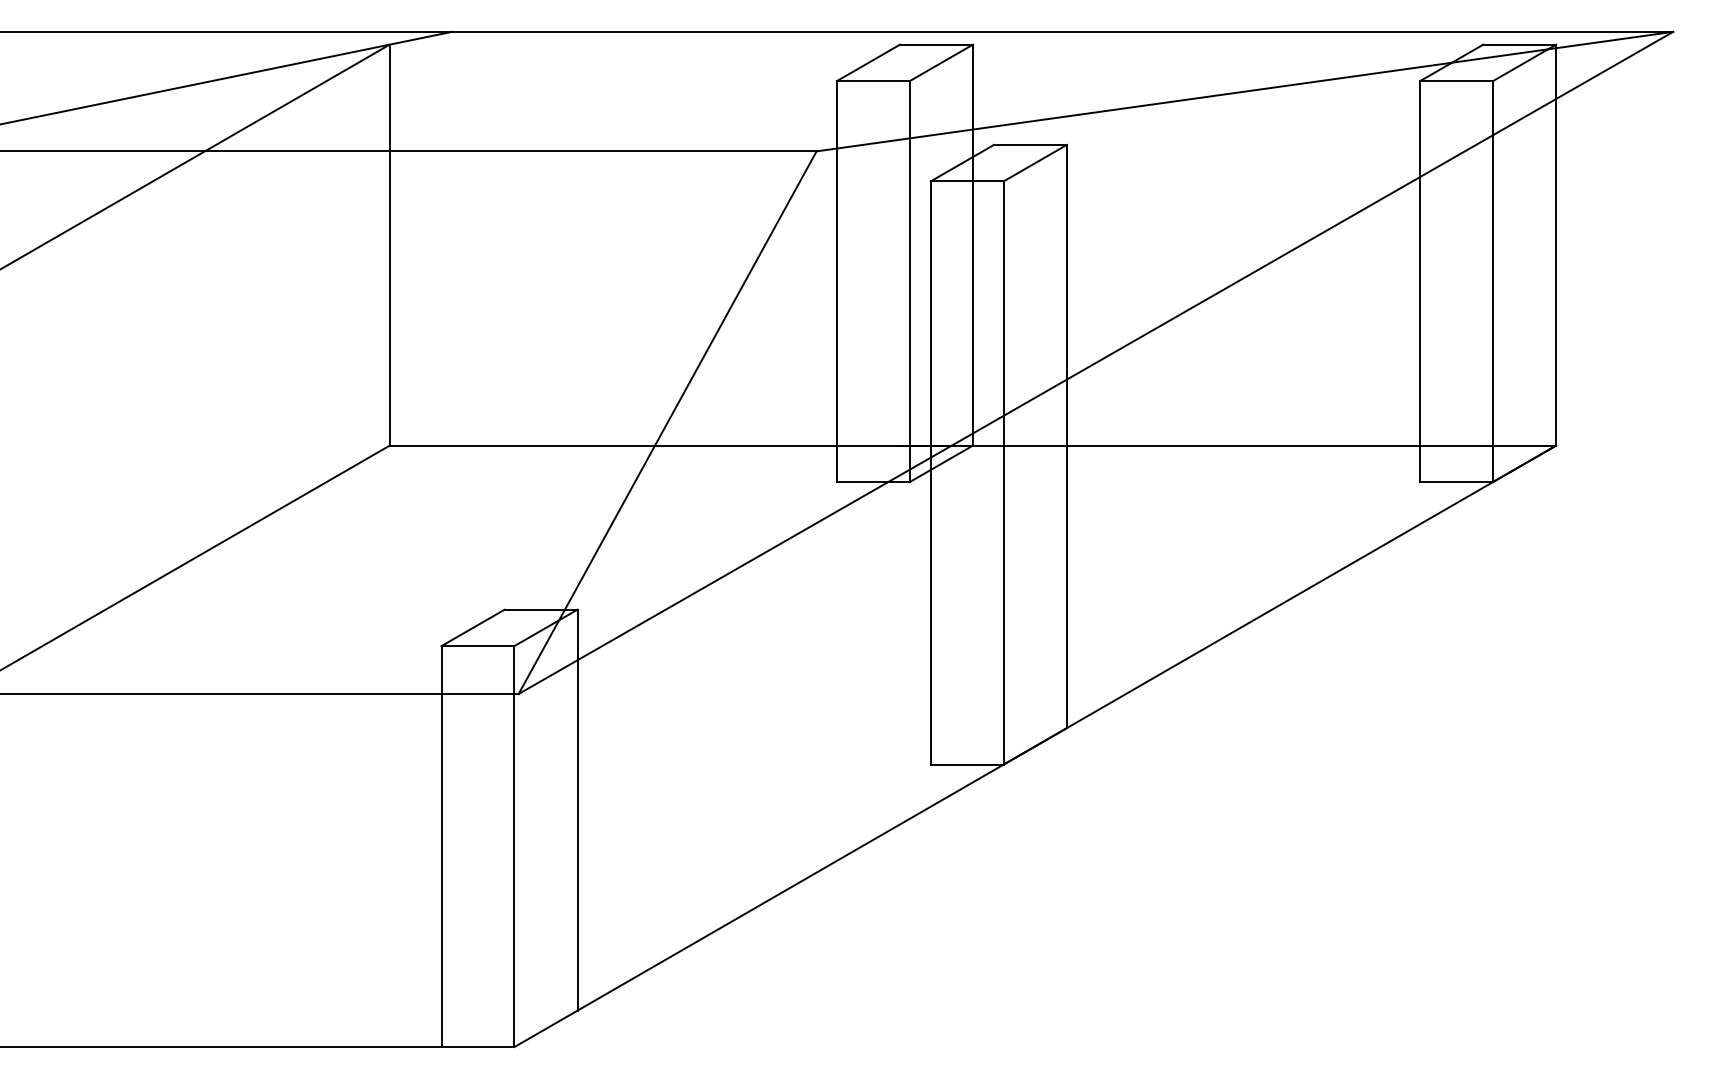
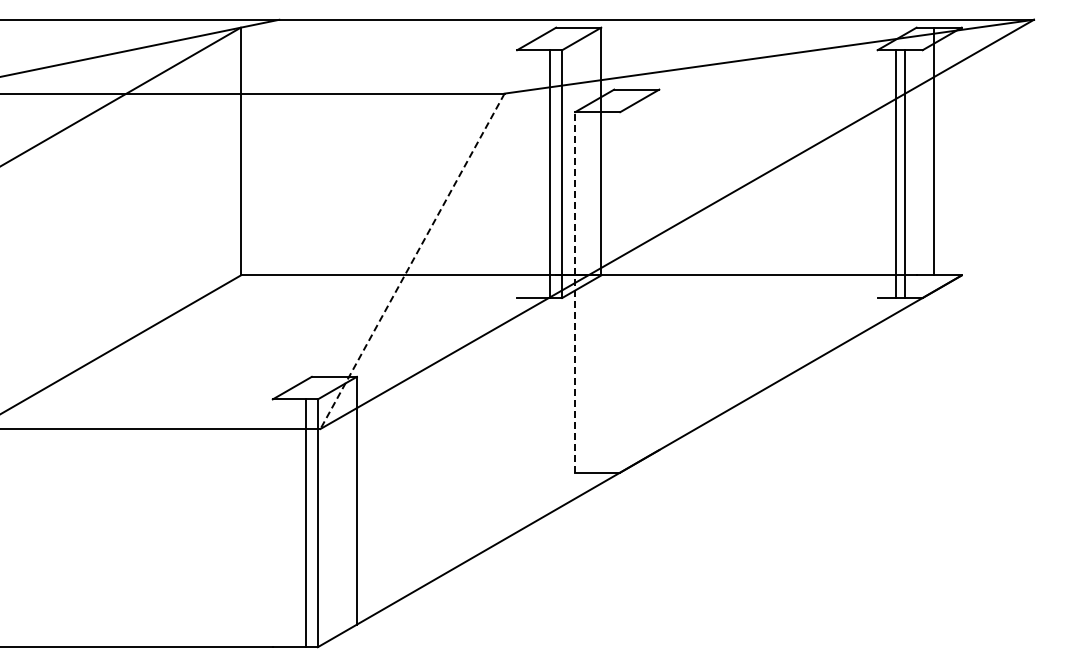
line: (1555, 245) -> (933, 151), moved
line: (837, 282) -> (550, 174), moved
line: (1419, 282) -> (904, 174), moved
line: (1492, 282) -> (895, 174), moved
line: (667, 422) -> (412, 261), solid -> dashed
line: (1067, 435) -> (659, 269), removed
line: (931, 471) -> (575, 291), solid -> dashed
line: (1004, 473) -> (620, 292), removed
line: (440, 846) -> (305, 523), moved

